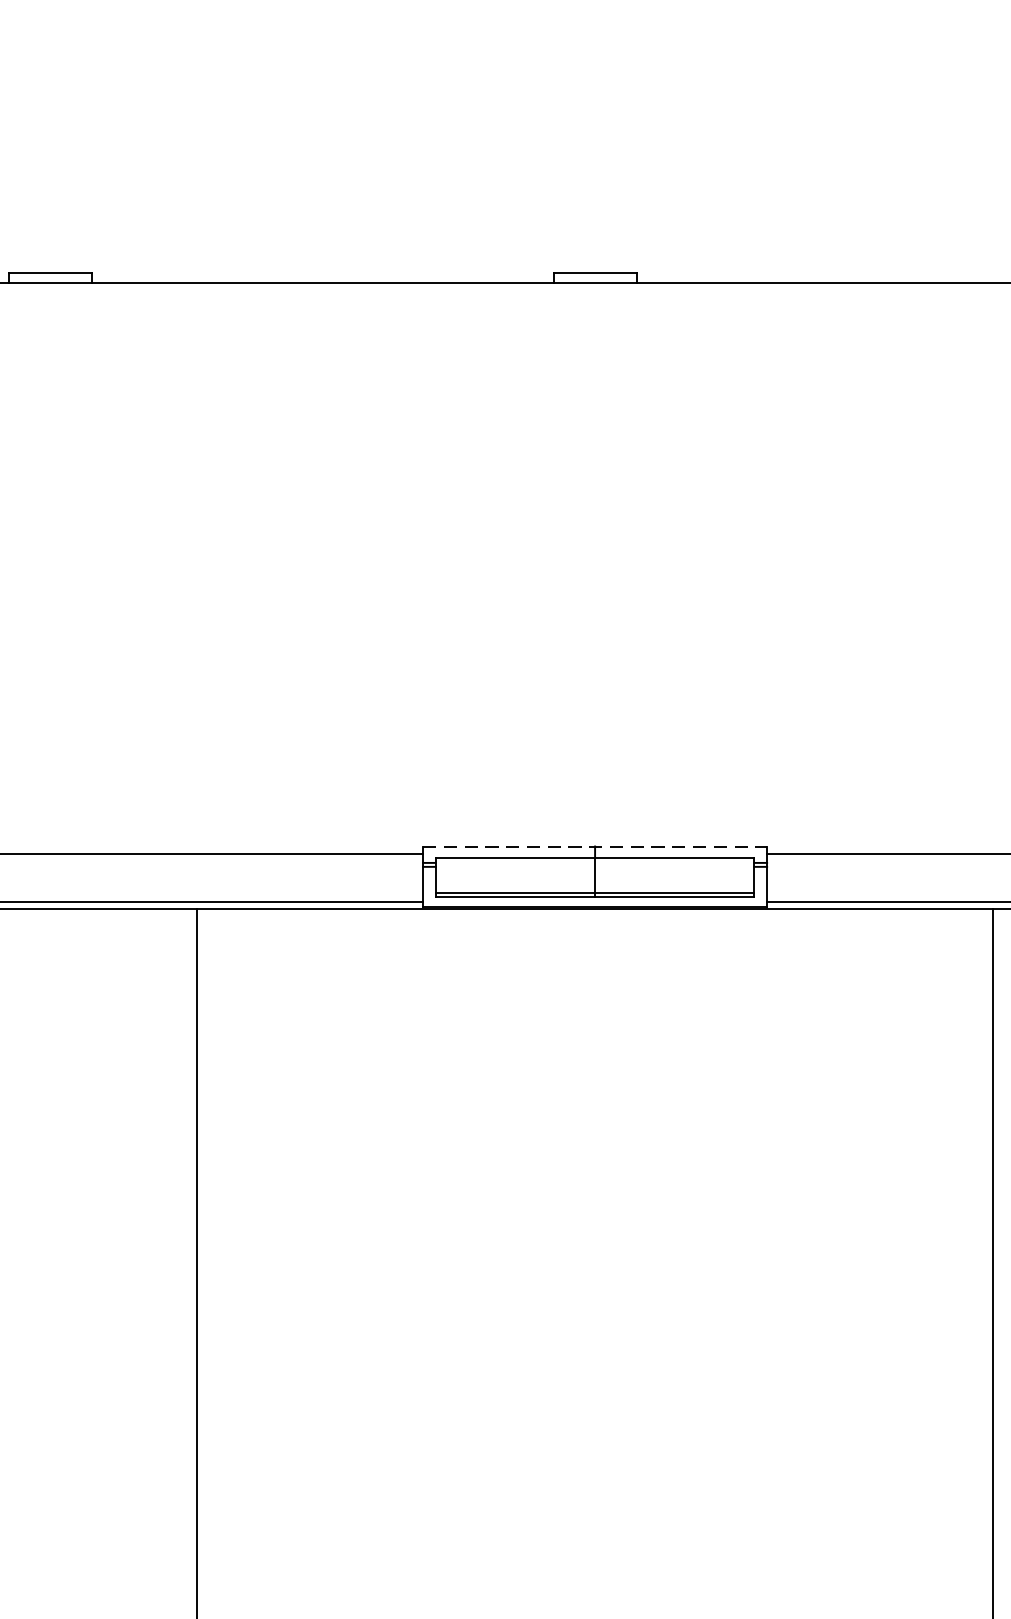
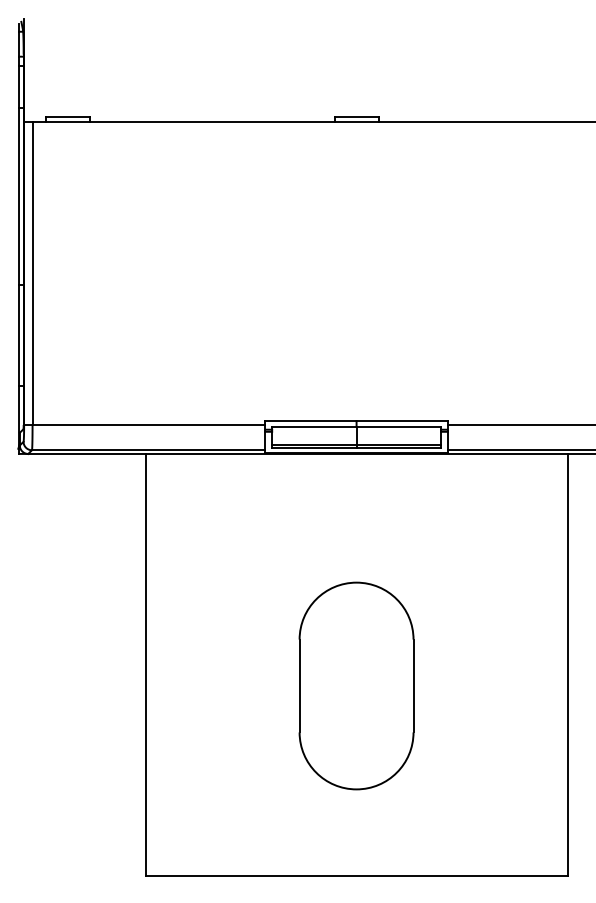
line: (596, 847) -> (357, 421), dashed -> solid
part: (594, 1345) -> (356, 685), added

